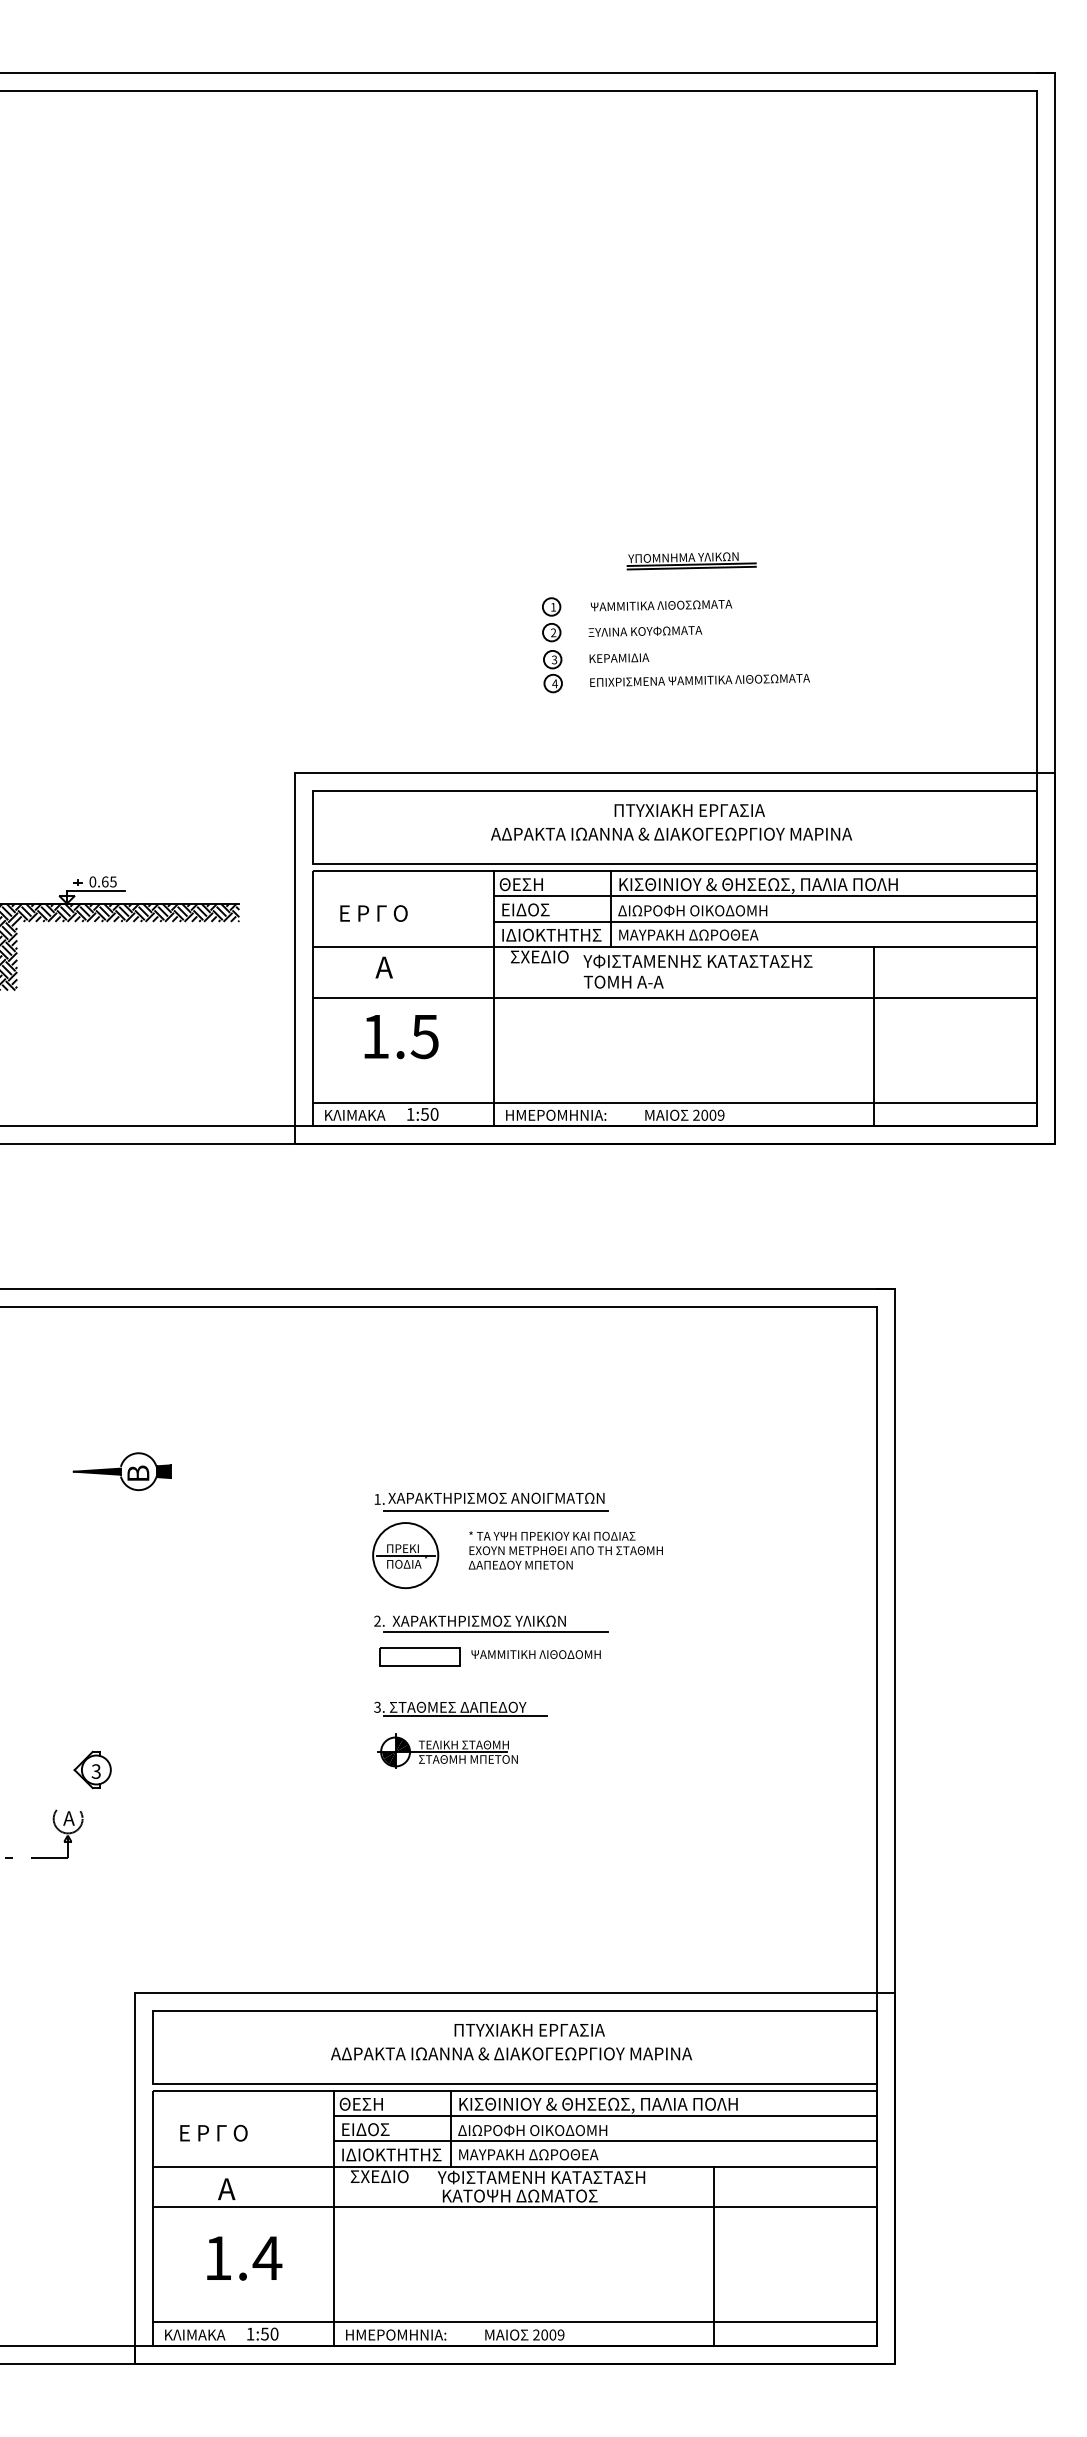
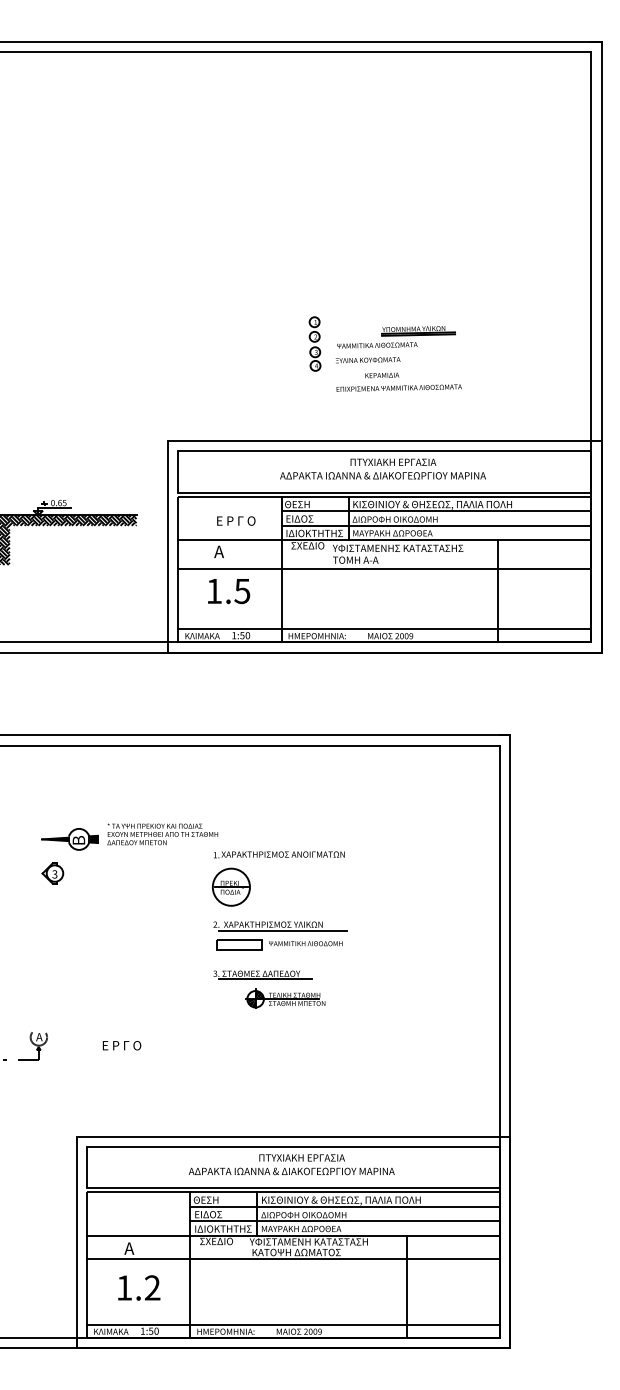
part: (691, 561) -> (418, 331), moved
part: (551, 644) -> (314, 343), moved
text: (619, 658) -> (382, 375), moved
text: (374, 912) -> (236, 520), moved
line: (497, 1510) -> (283, 861), removed
text: (565, 1550) -> (162, 834), moved
part: (447, 1750) -> (285, 998), moved
part: (91, 1769) -> (52, 873), moved
text: (212, 2132) -> (121, 1045), moved
text: (267, 2257) -> (152, 1287), 1.4 -> 1.2

